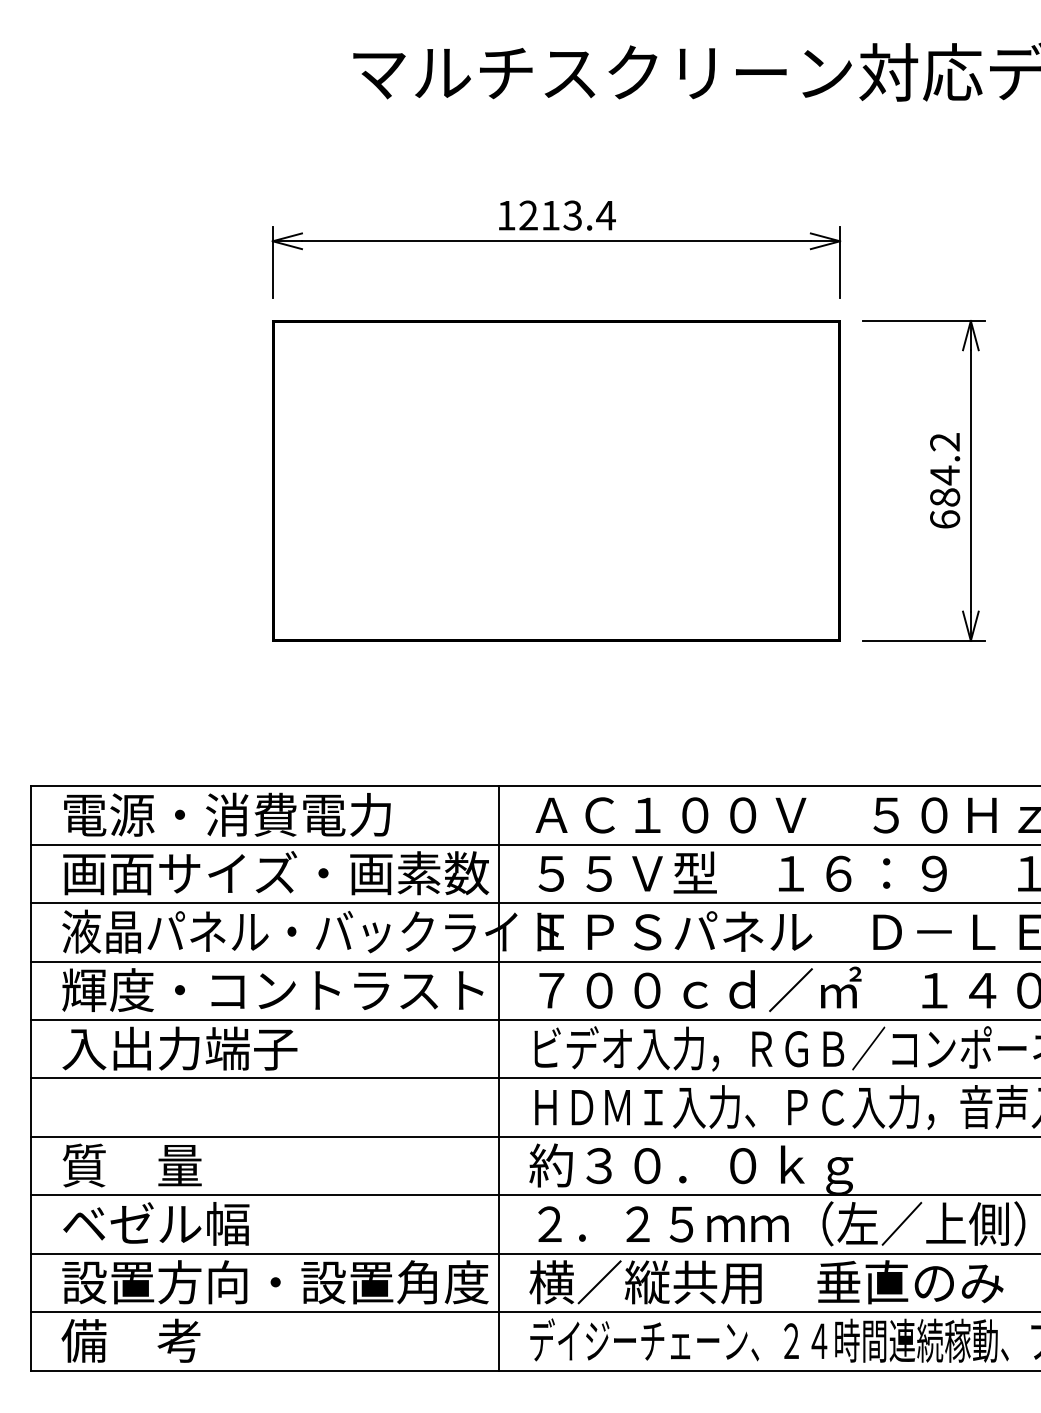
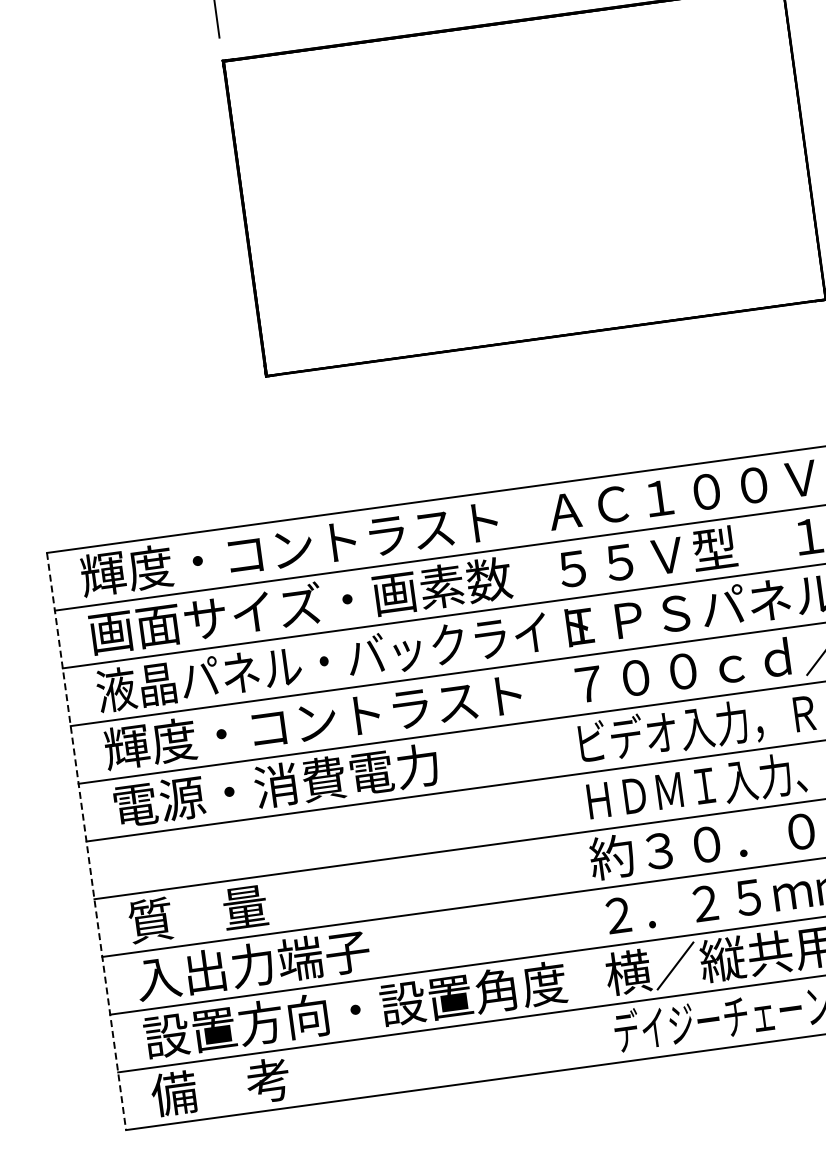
text: (272, 814) -> (289, 548), 電源・消費電力 -> 輝度・コントラスト
text: (226, 1048) -> (275, 785), 入出力端子 -> 電源・消費電力
line: (31, 1078) -> (86, 841), solid -> dashed
line: (498, 1078) -> (548, 778), removed
text: (179, 1223) -> (252, 964), ベゼル幅 -> 入出力端子

